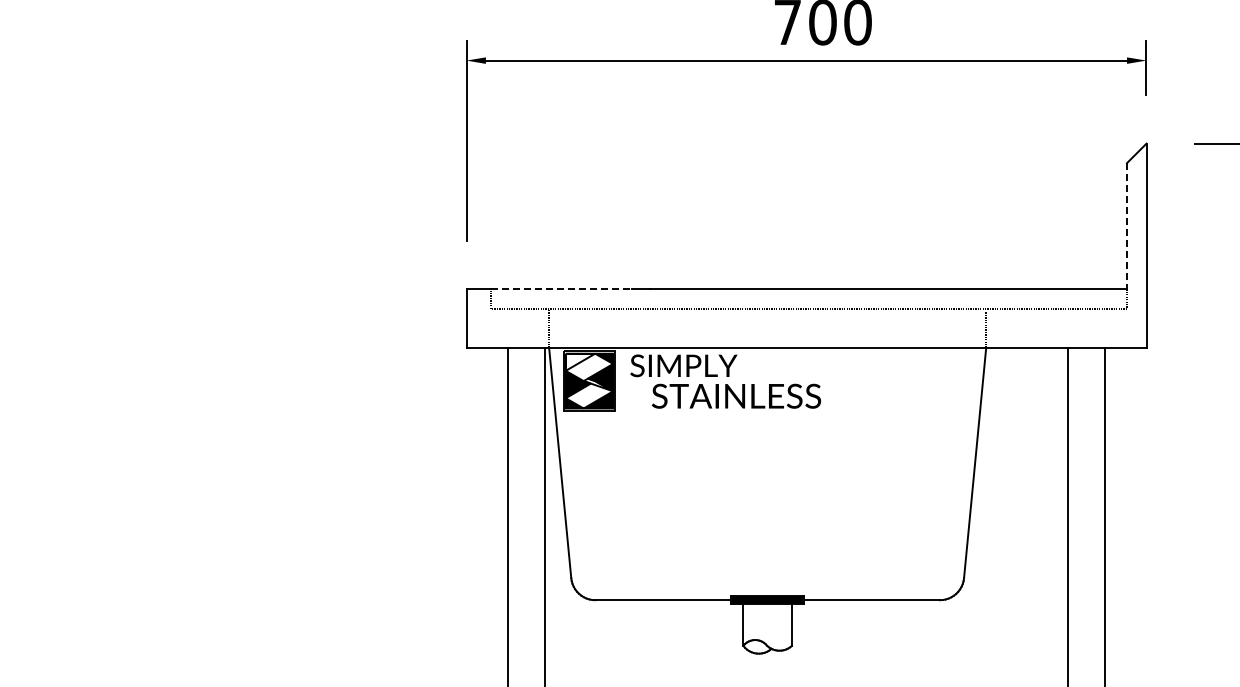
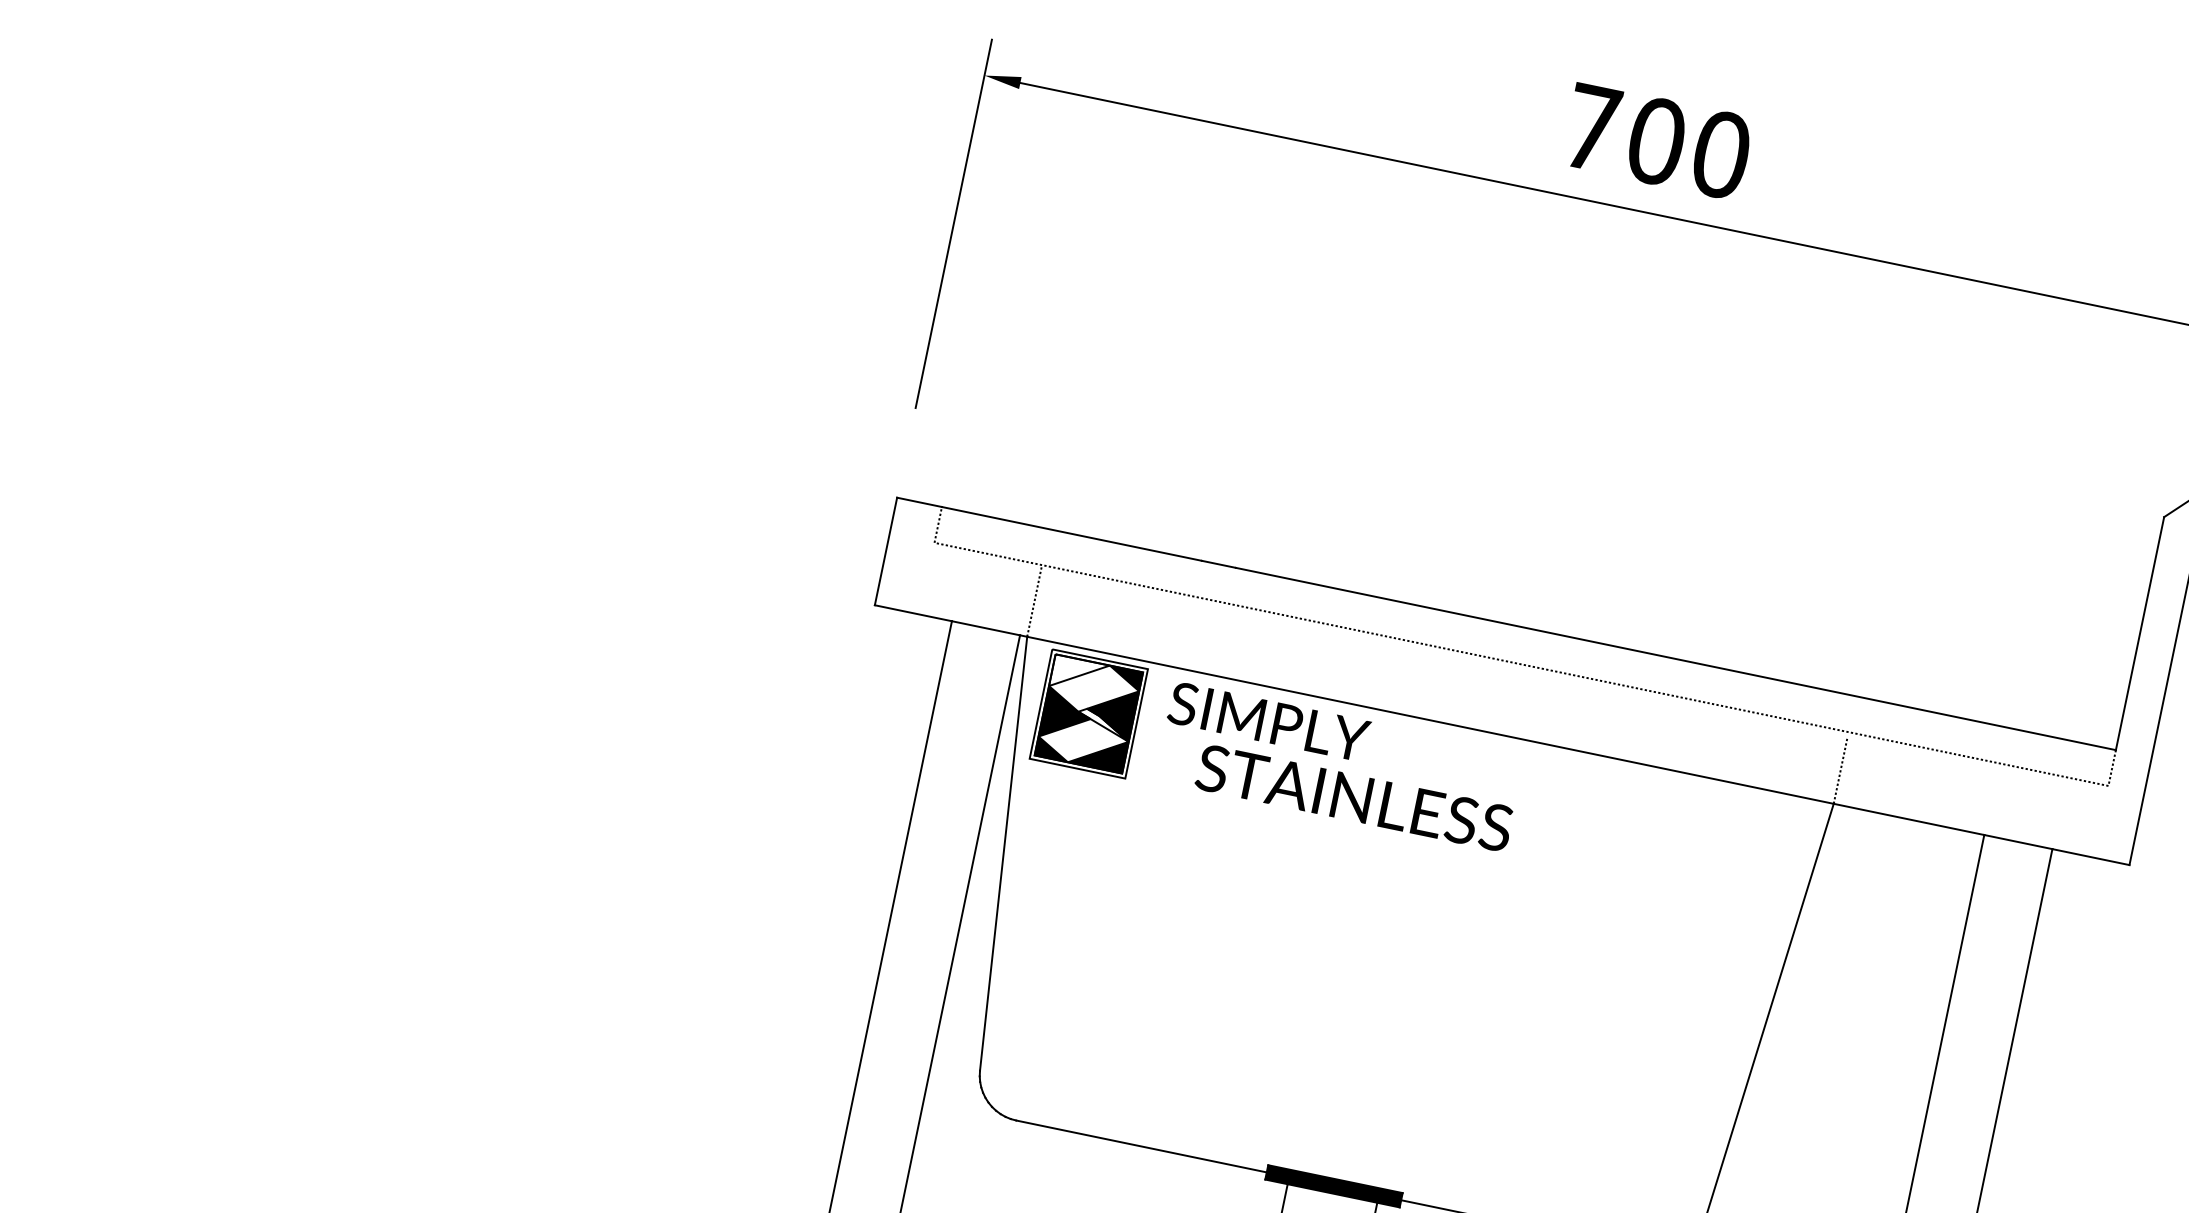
line: (1127, 226) -> (2140, 634), dashed -> solid
line: (561, 289) -> (1072, 534), dashed -> solid

